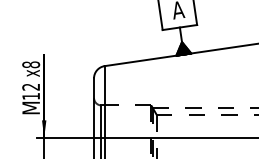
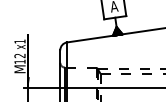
text: (30, 64) -> (19, 41), x8 -> x1

